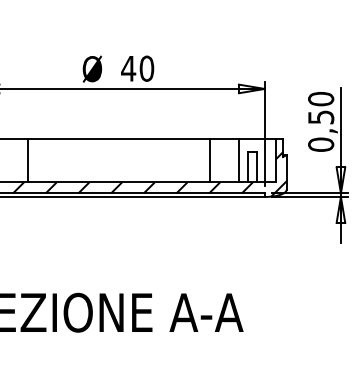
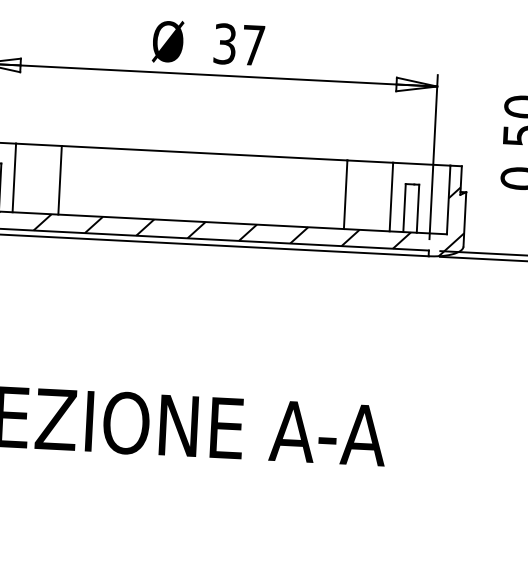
text: (137, 68) -> (238, 44), 40 -> 37

